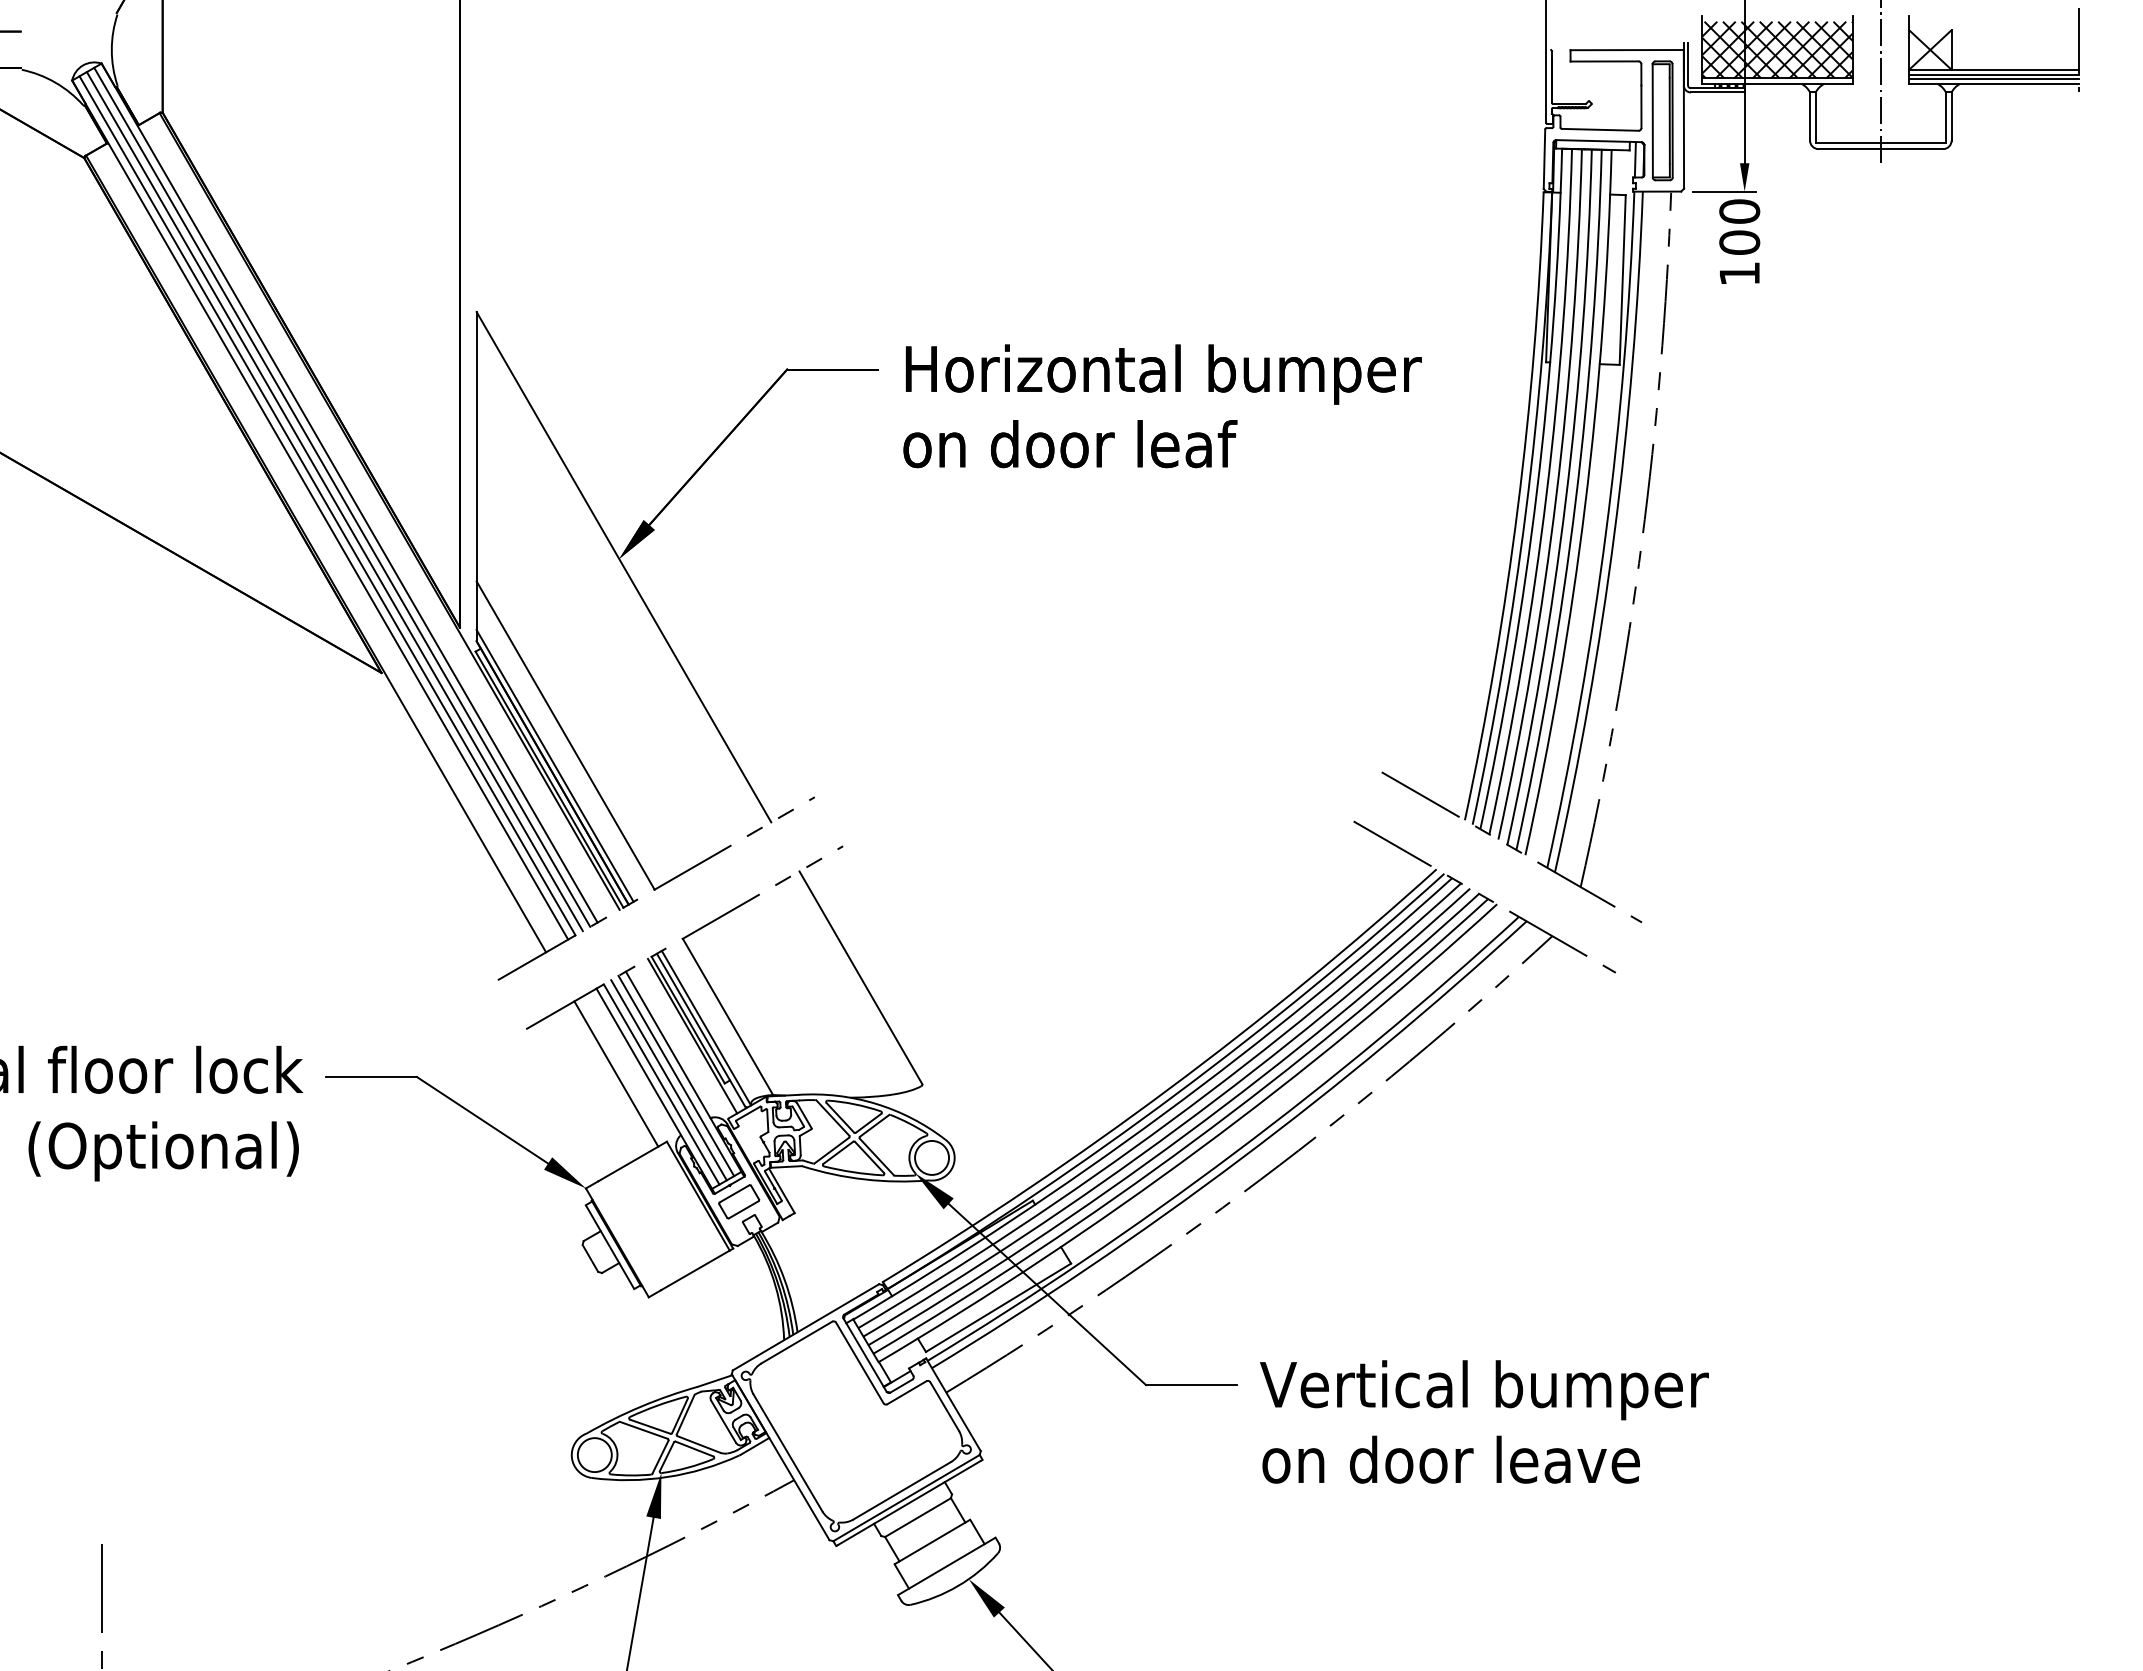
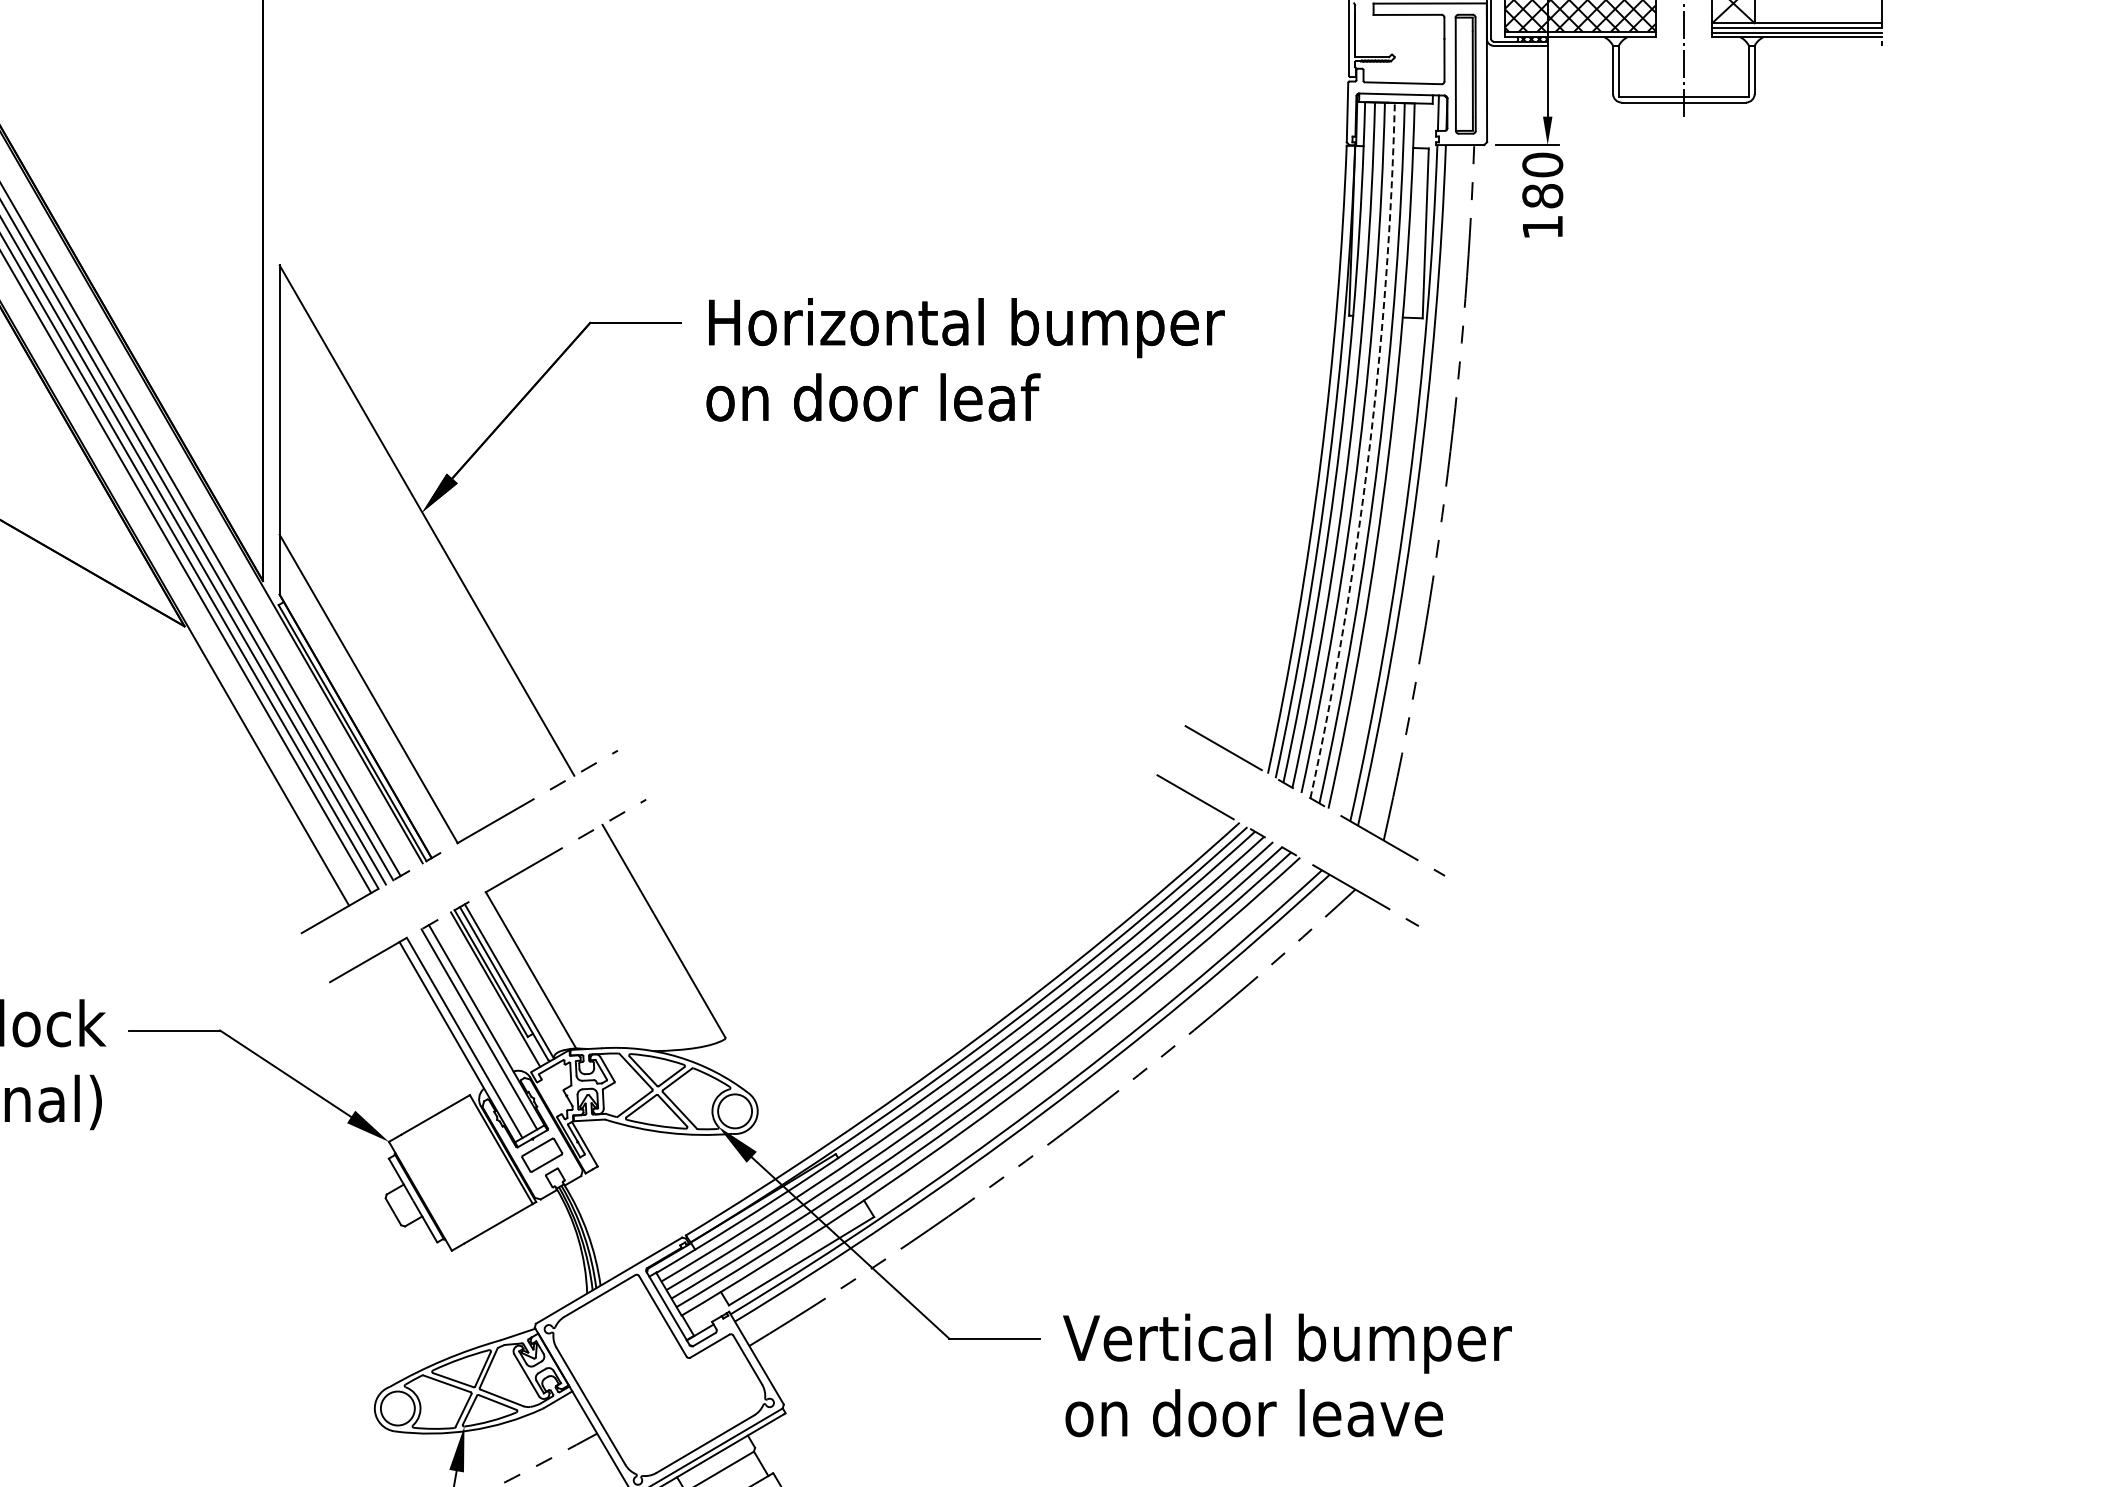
text: (1739, 242) -> (1542, 195), 100 -> 180
arc: (1565, 499) -> (1368, 452), solid -> dashed
line: (554, 765) -> (357, 718), removed
line: (616, 1073) -> (419, 1026), removed
line: (668, 1080) -> (471, 1033), removed

